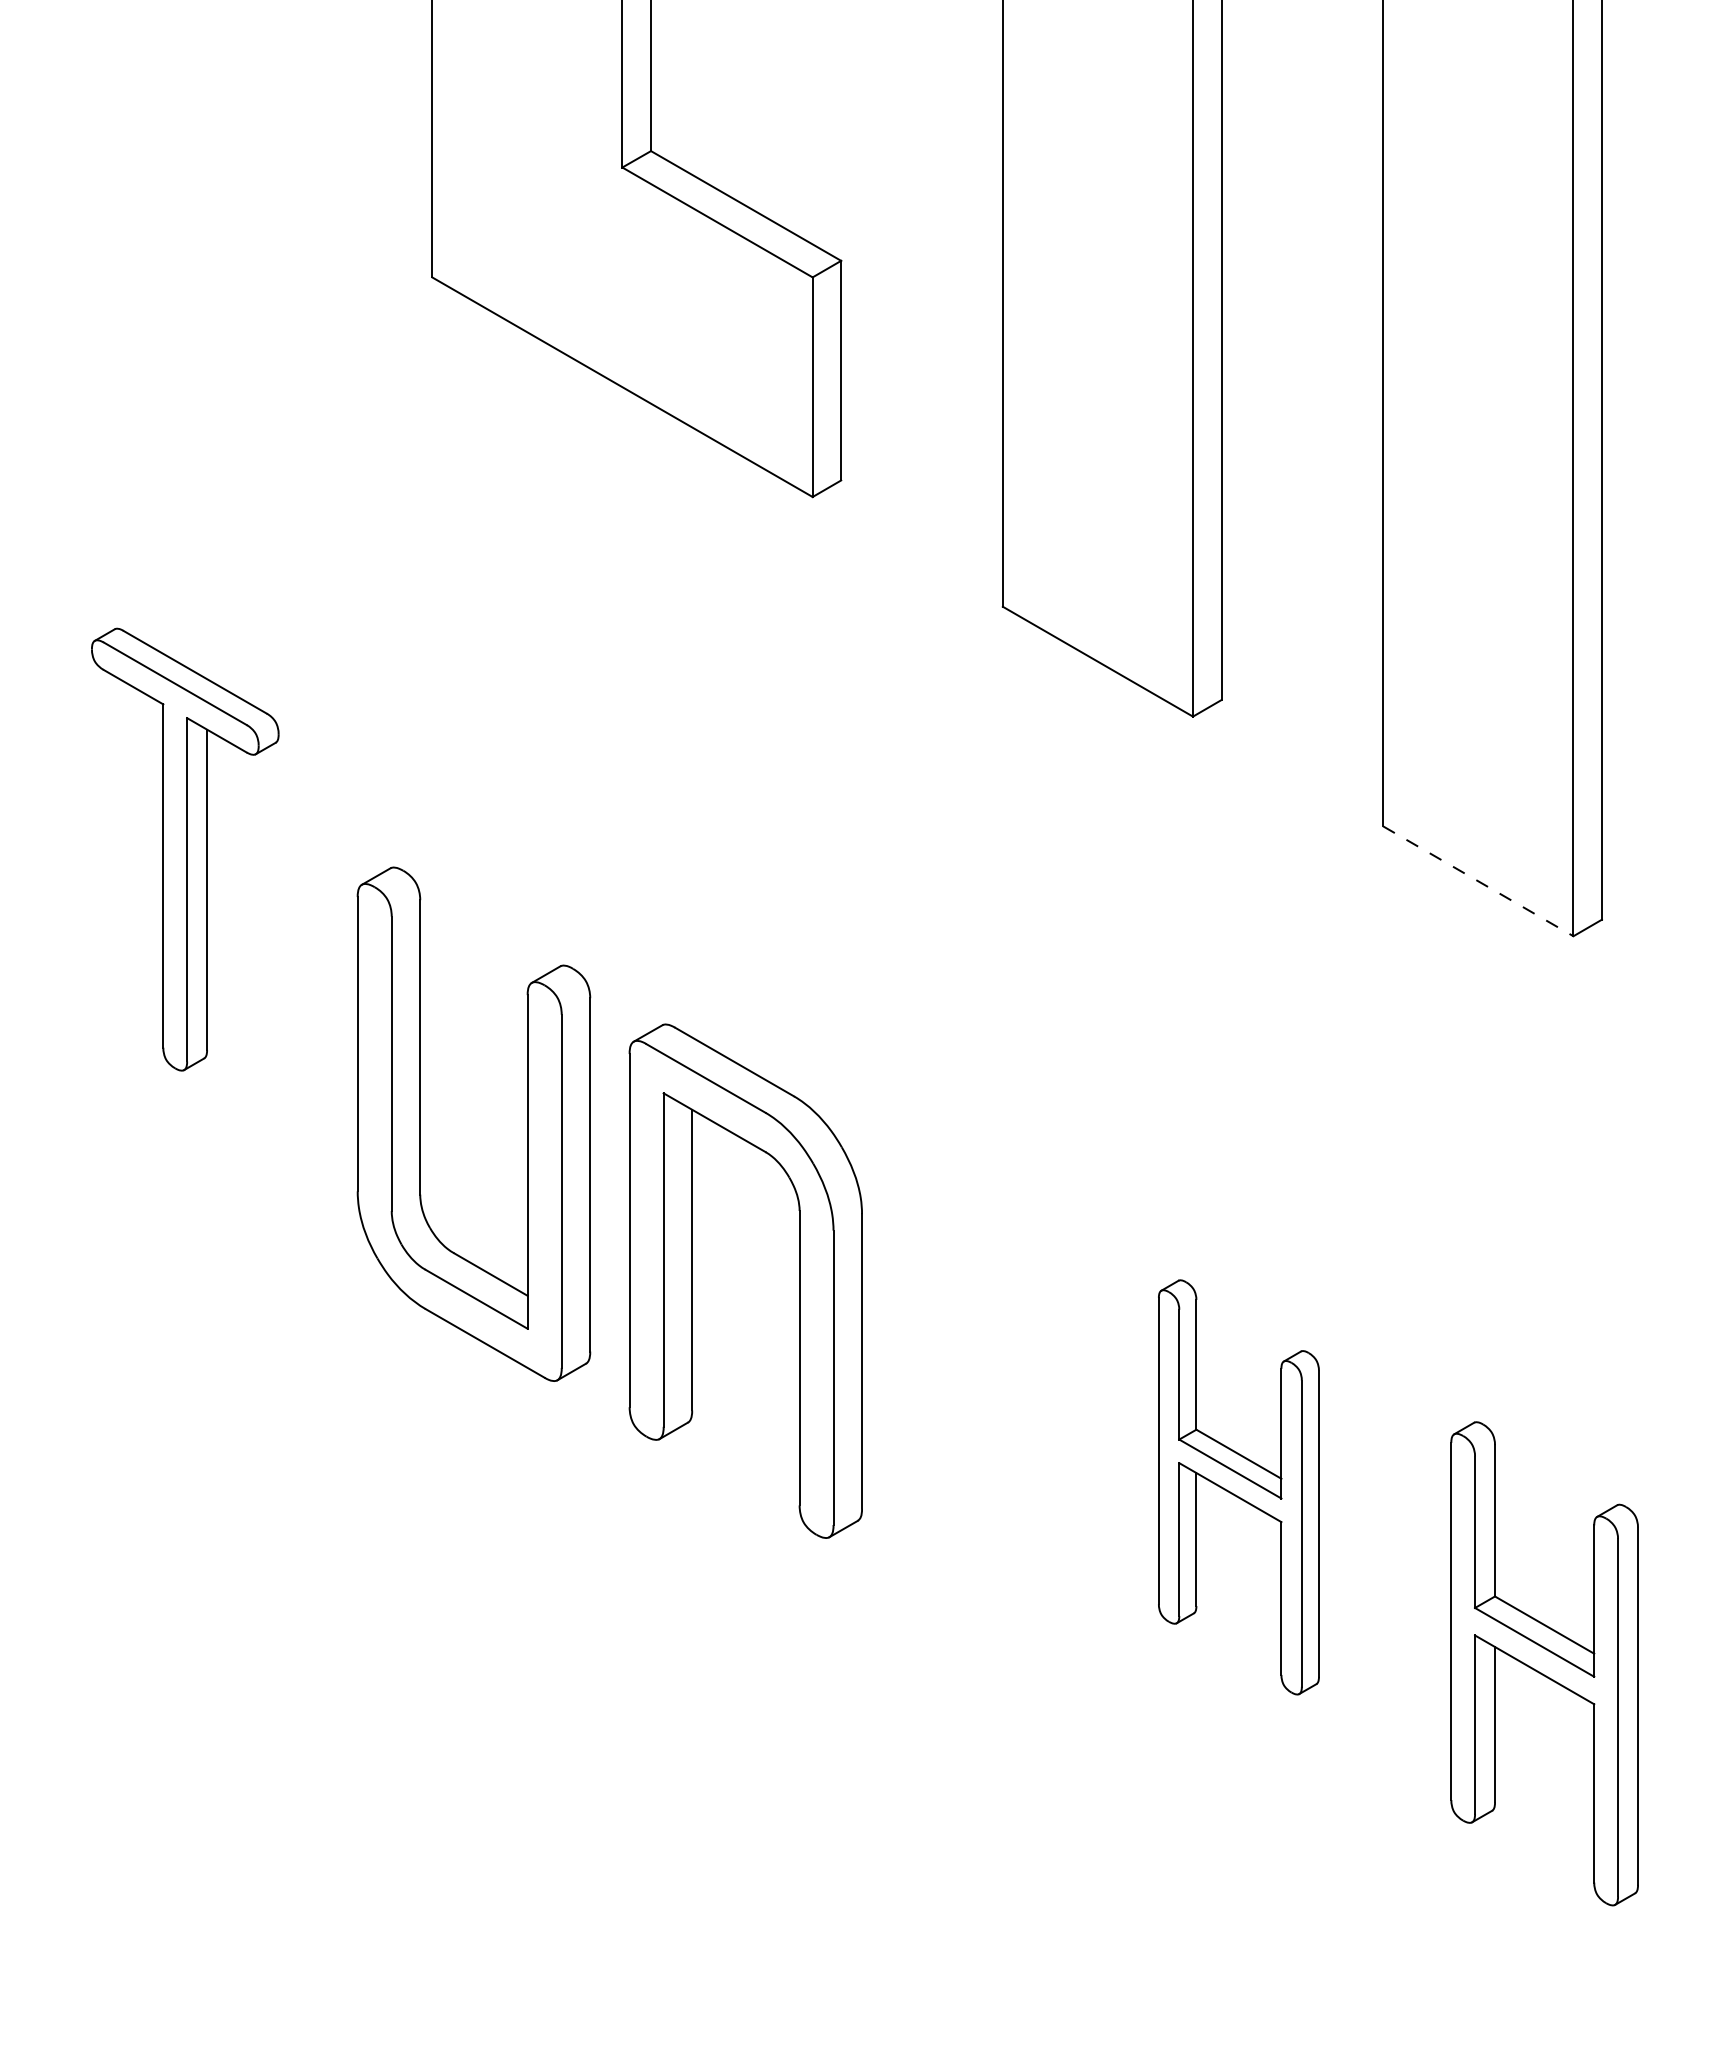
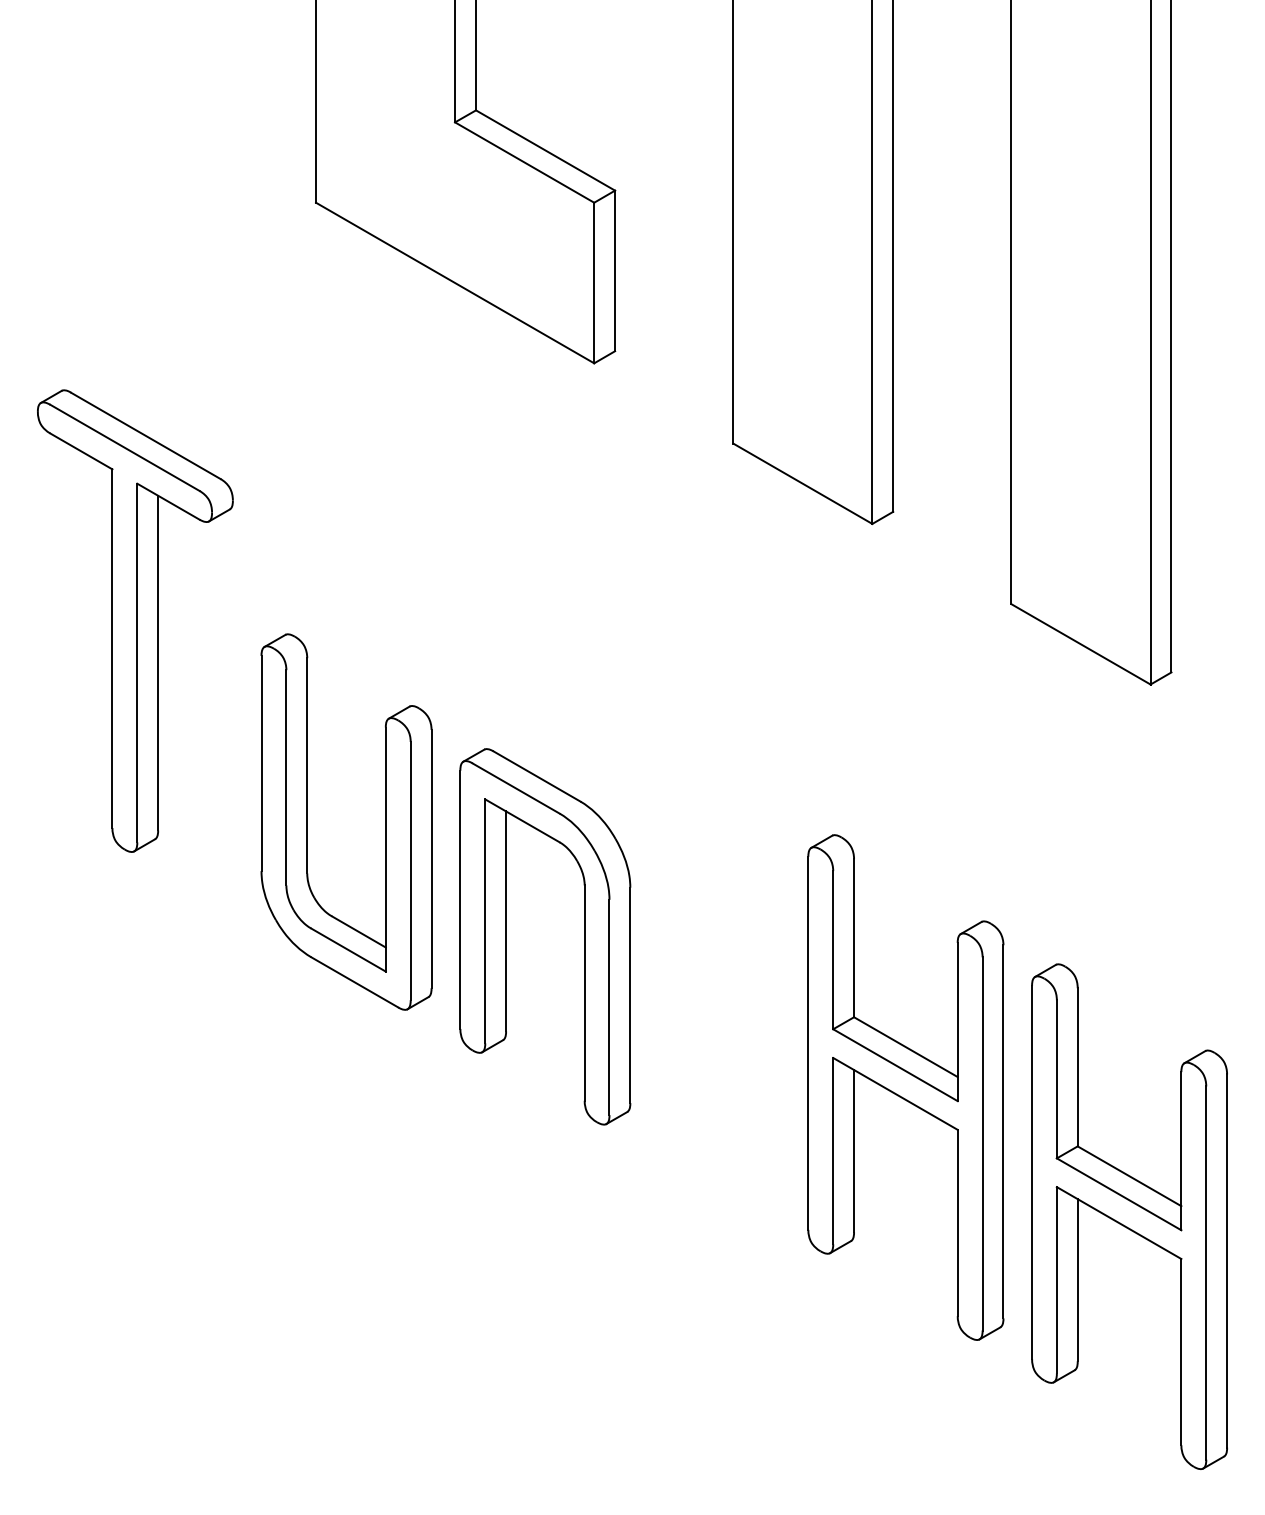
part: (185, 849) -> (135, 621), size x1.43
line: (1478, 881) -> (1081, 644), dashed -> solid
part: (1238, 1487) -> (905, 1087), size x1.67
part: (1544, 1663) -> (1129, 1216), size x1.43

